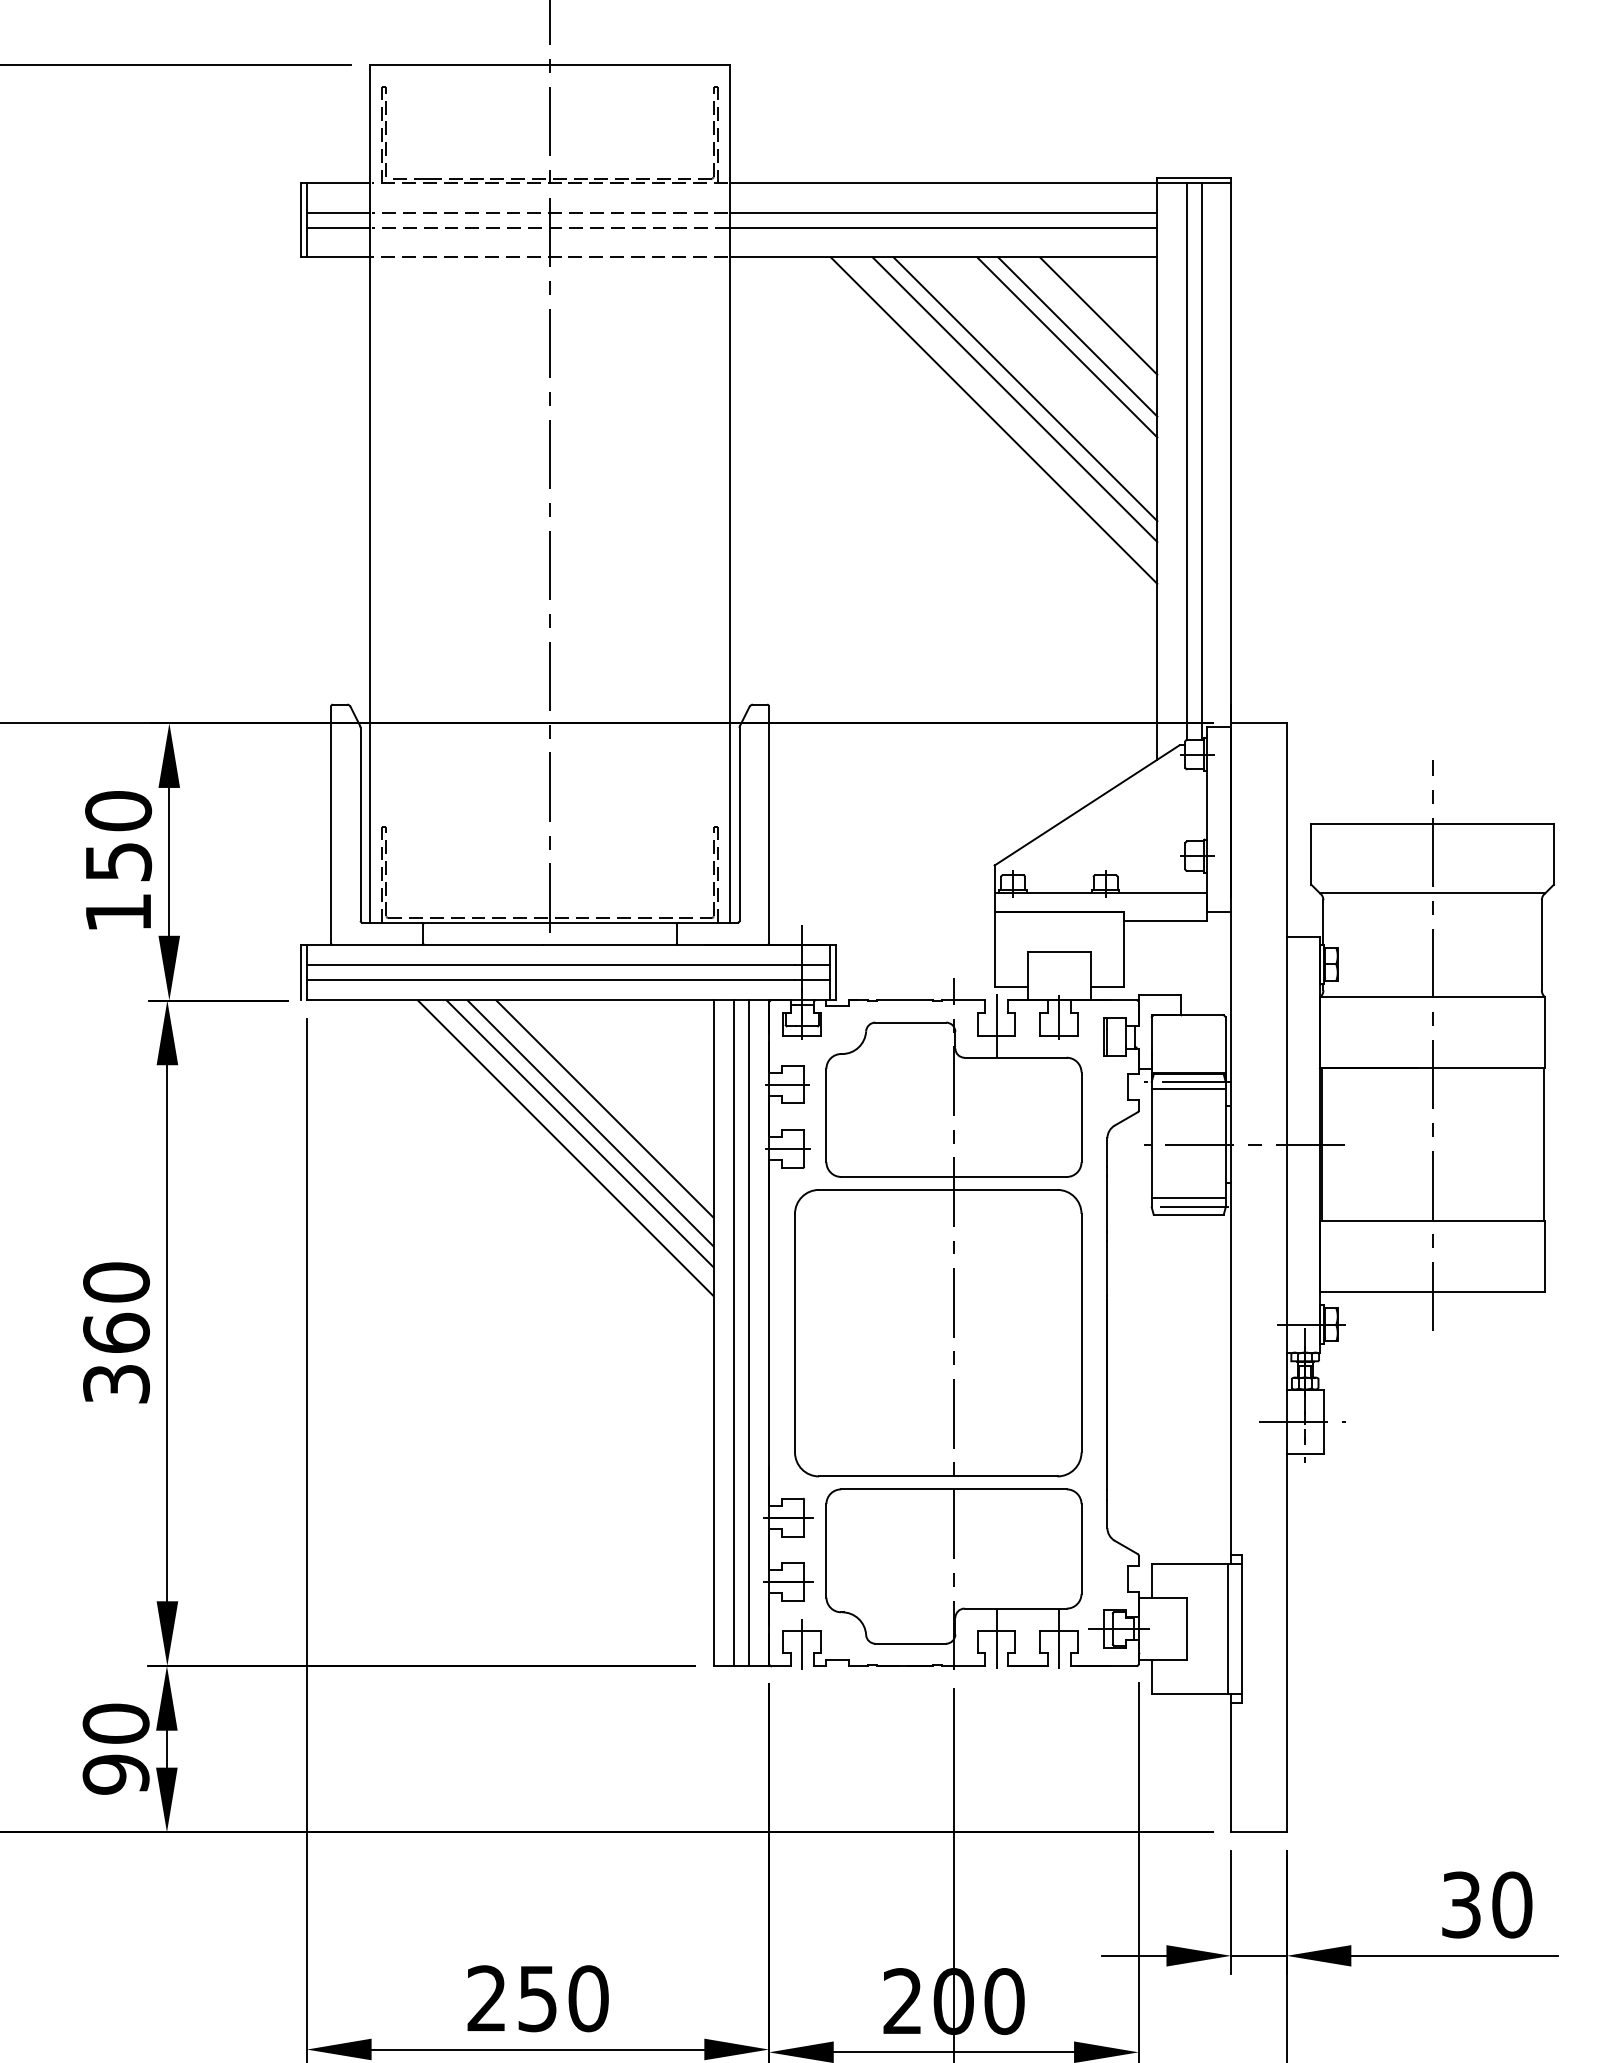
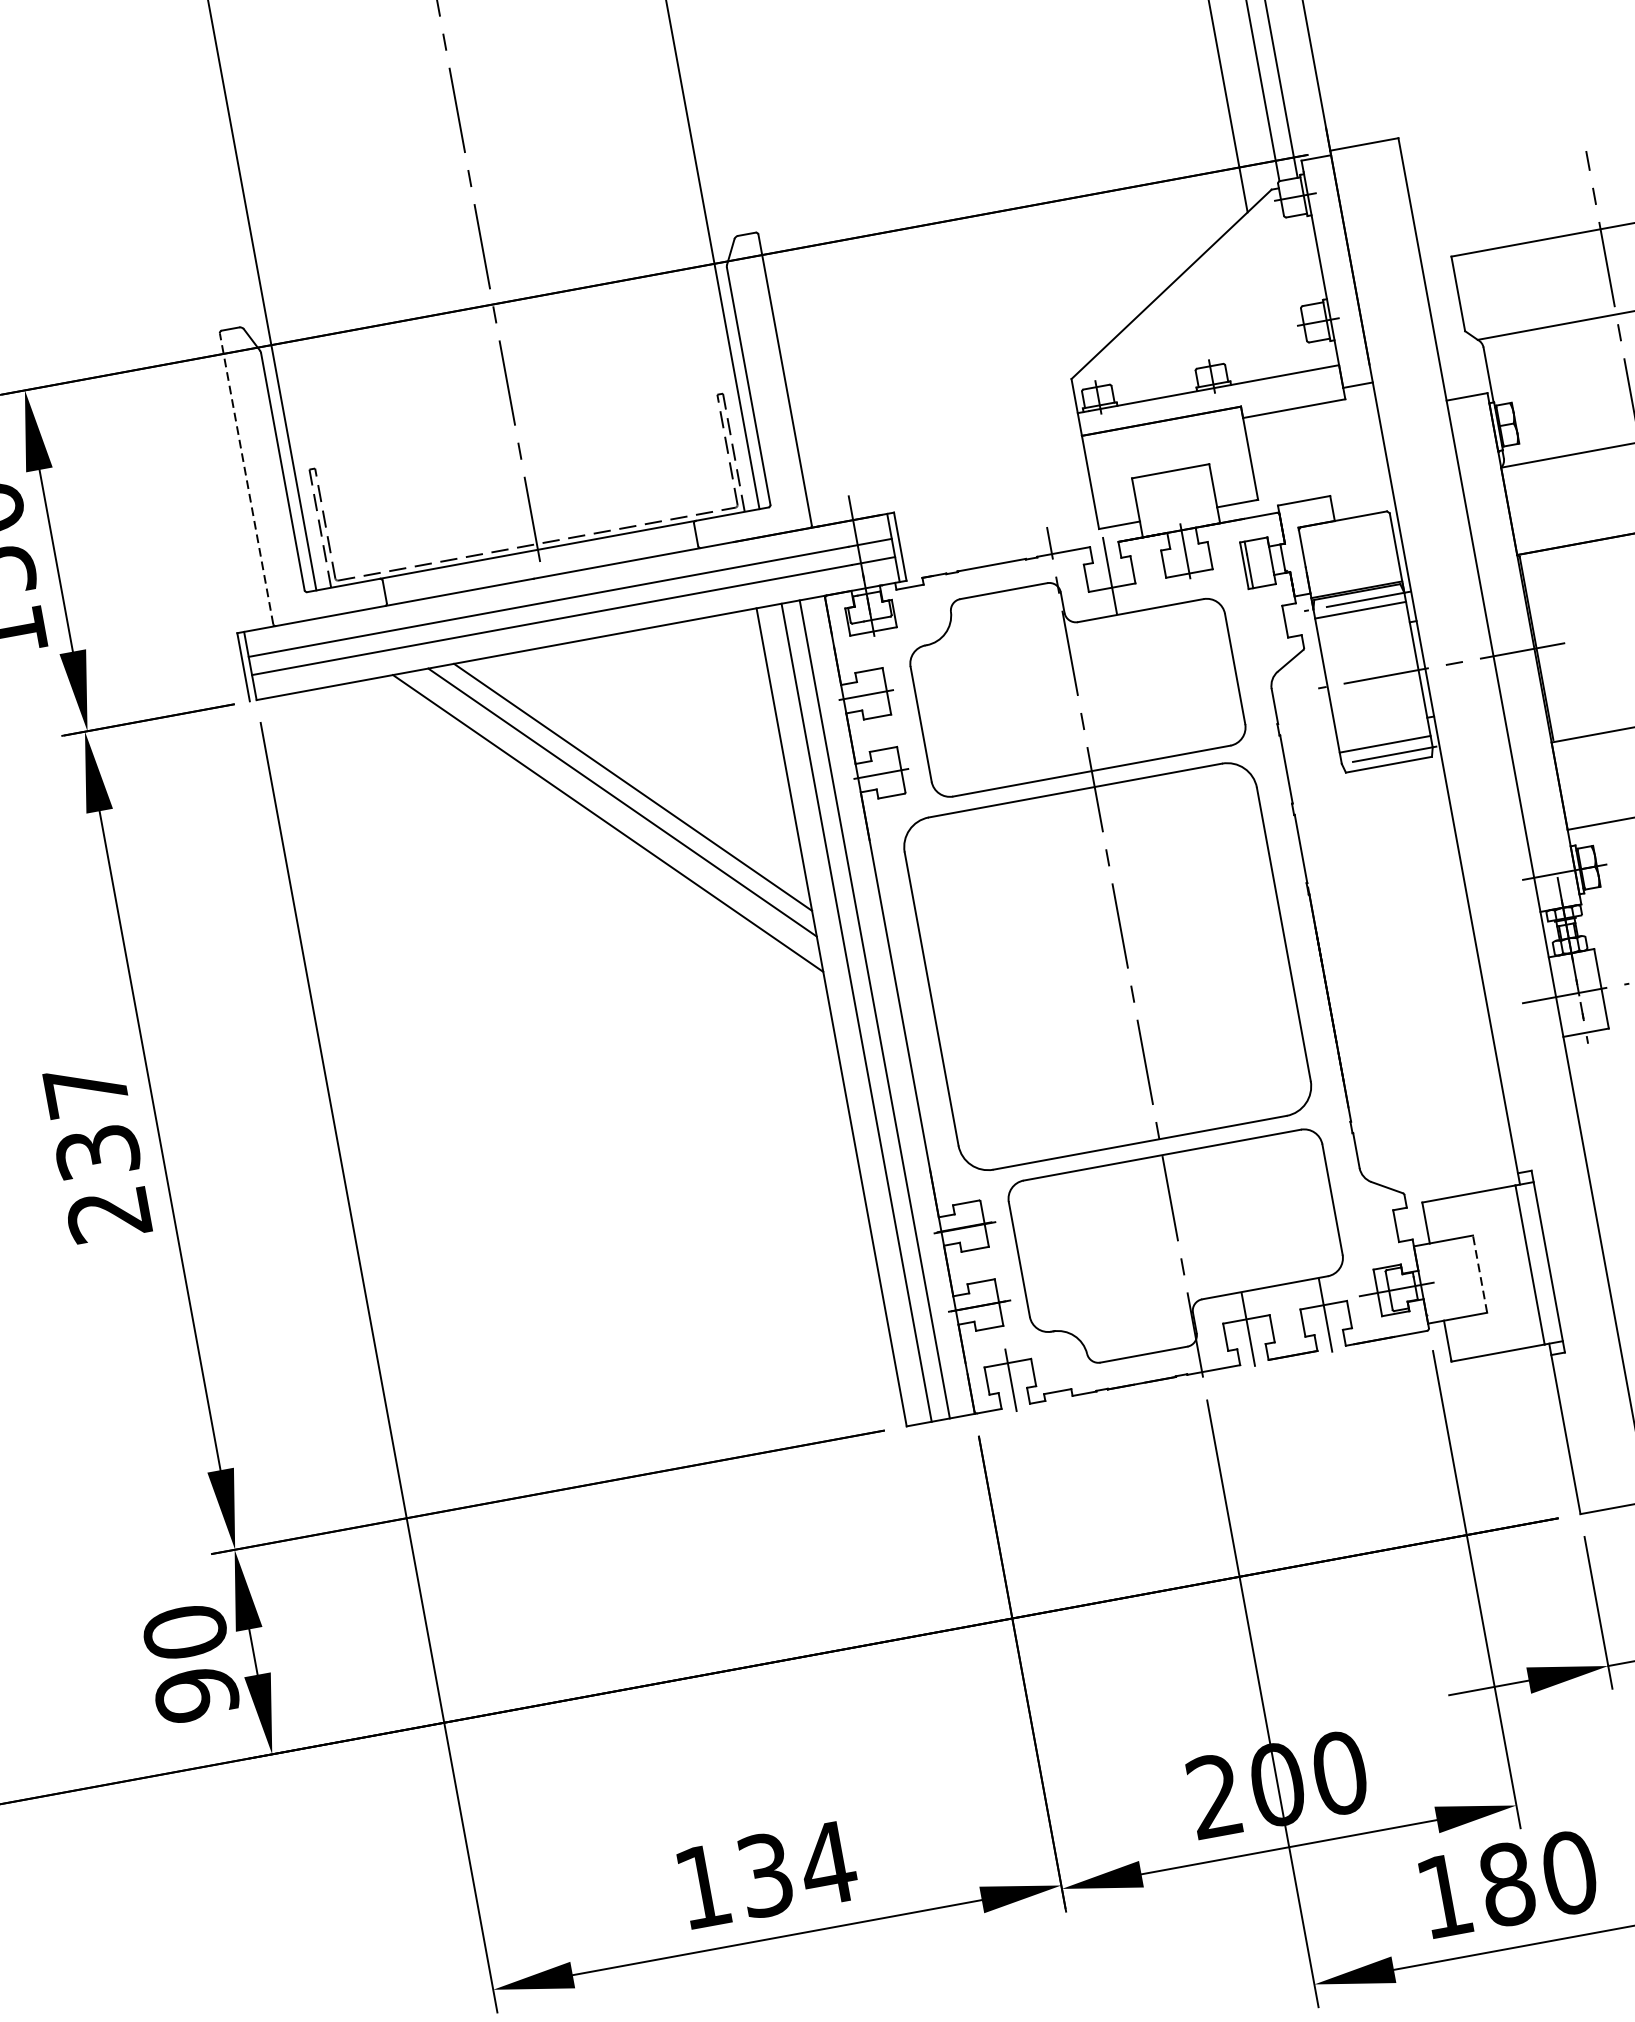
line: (331, 824) -> (247, 478), solid -> dashed
line: (604, 1108) -> (646, 765), removed
text: (116, 1332) -> (97, 1151), 360 -> 237
line: (1186, 1628) -> (1479, 1273), solid -> dashed
text: (538, 1998) -> (766, 1874), 250 -> 134

